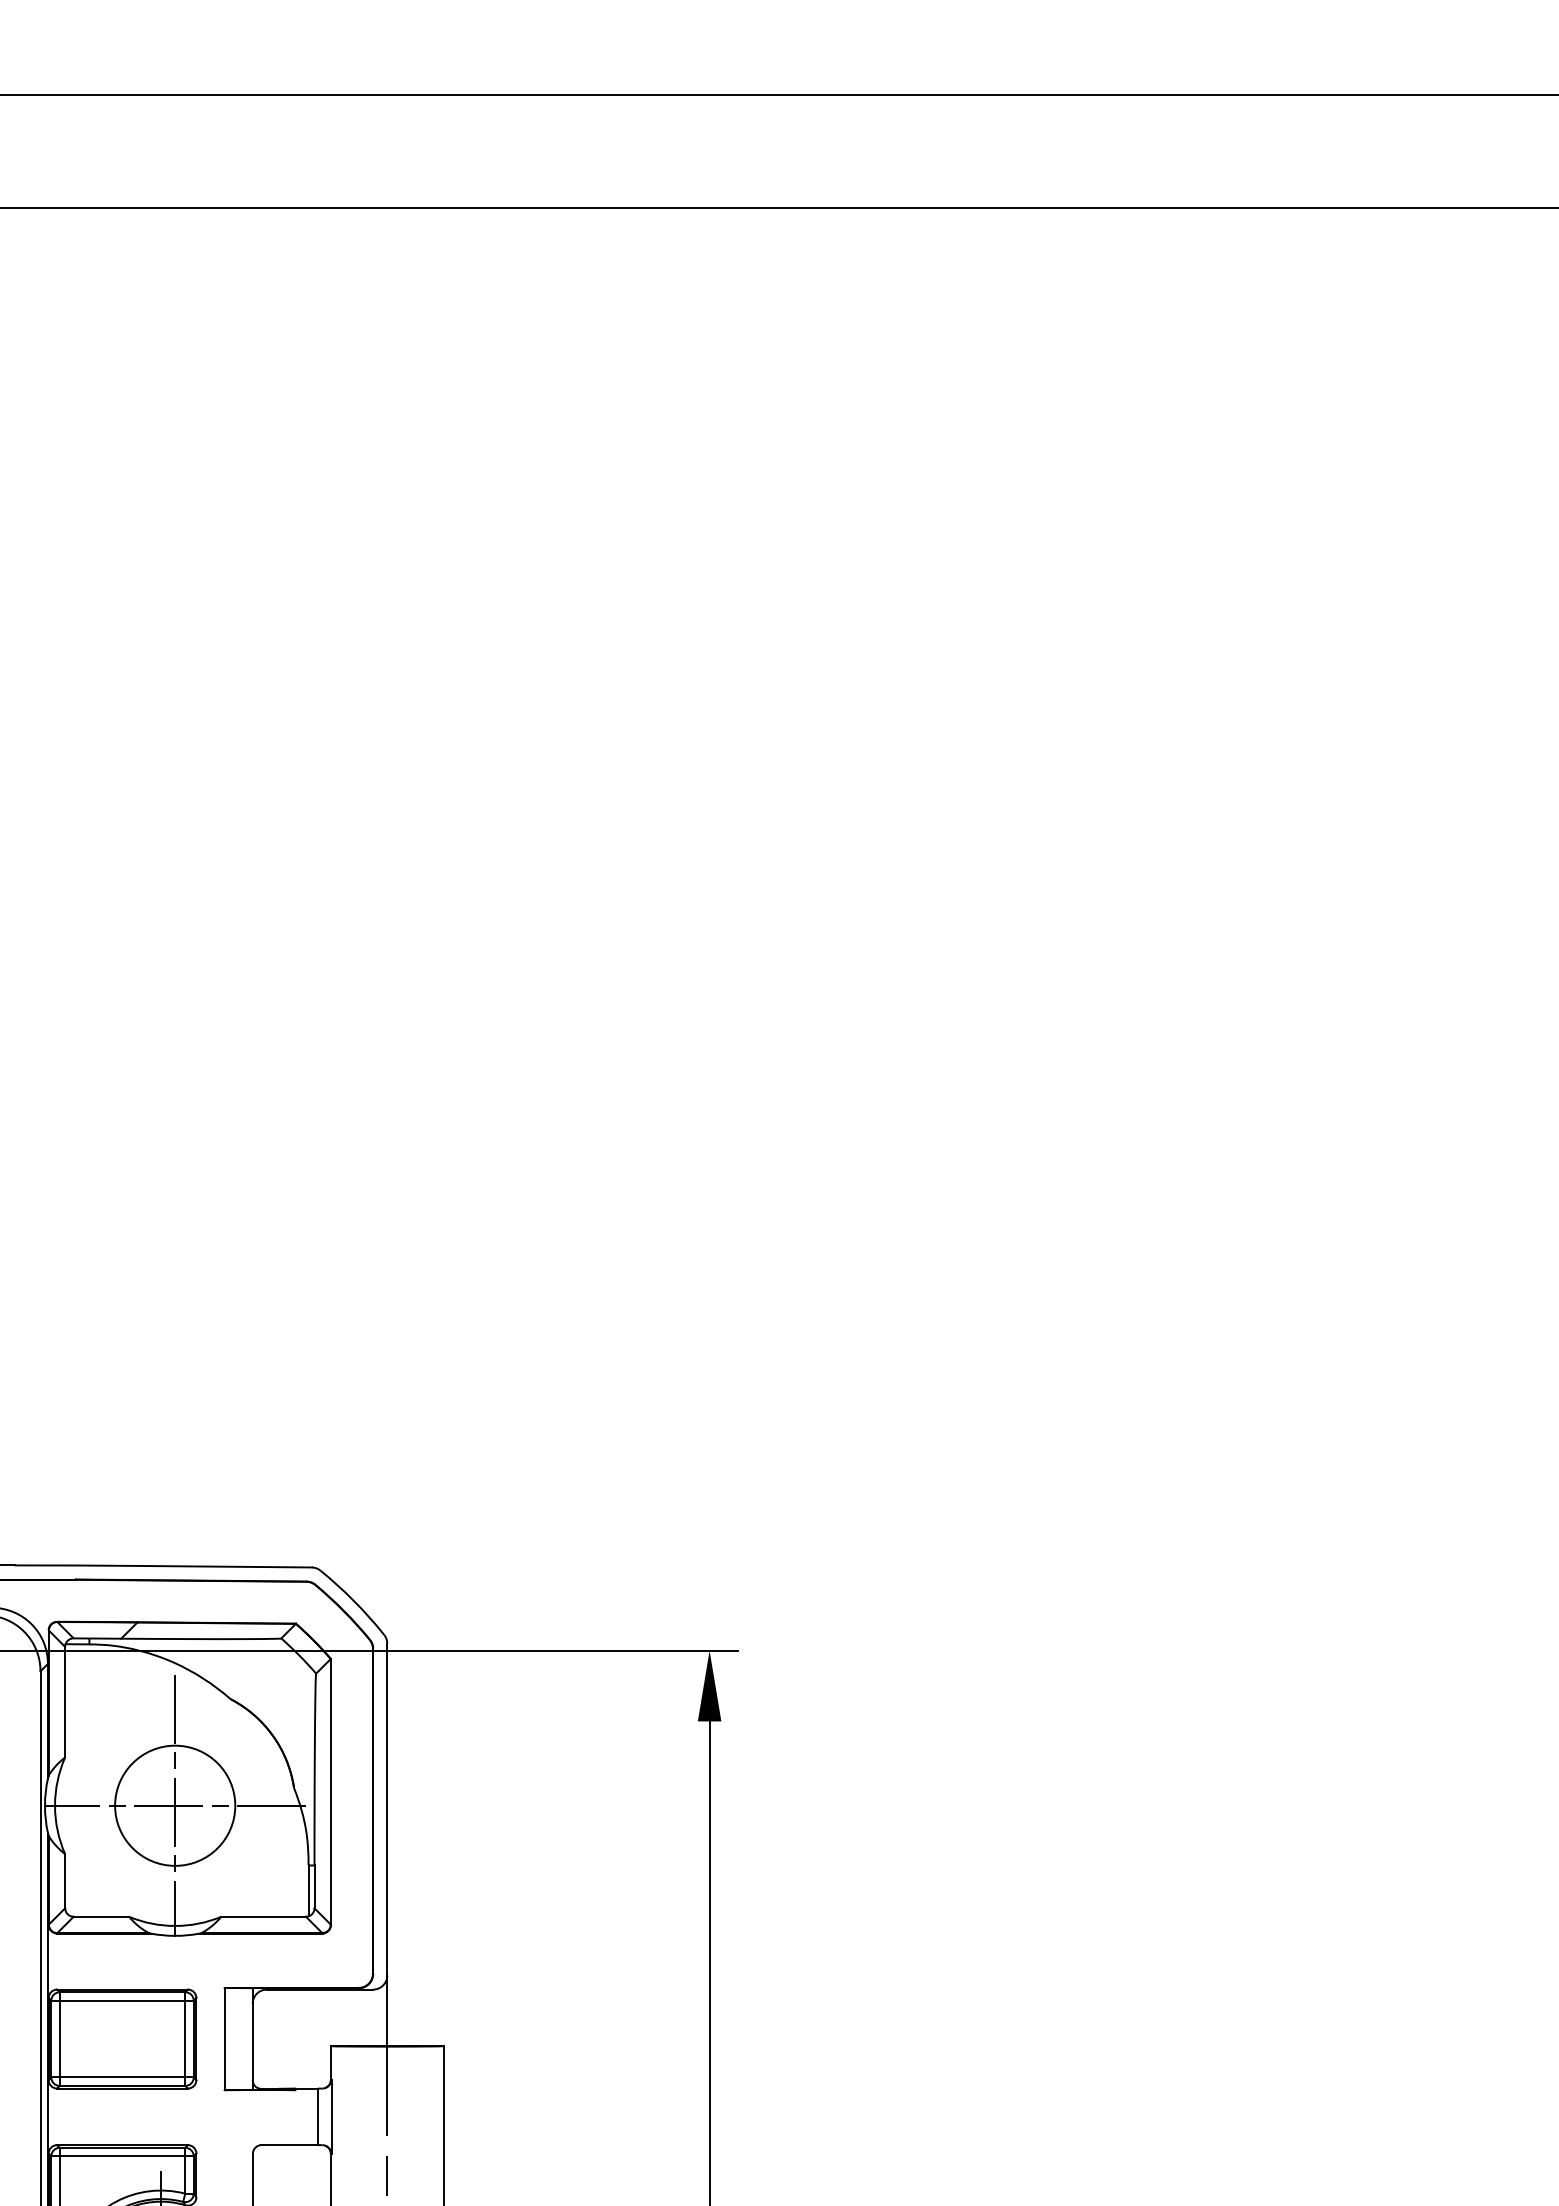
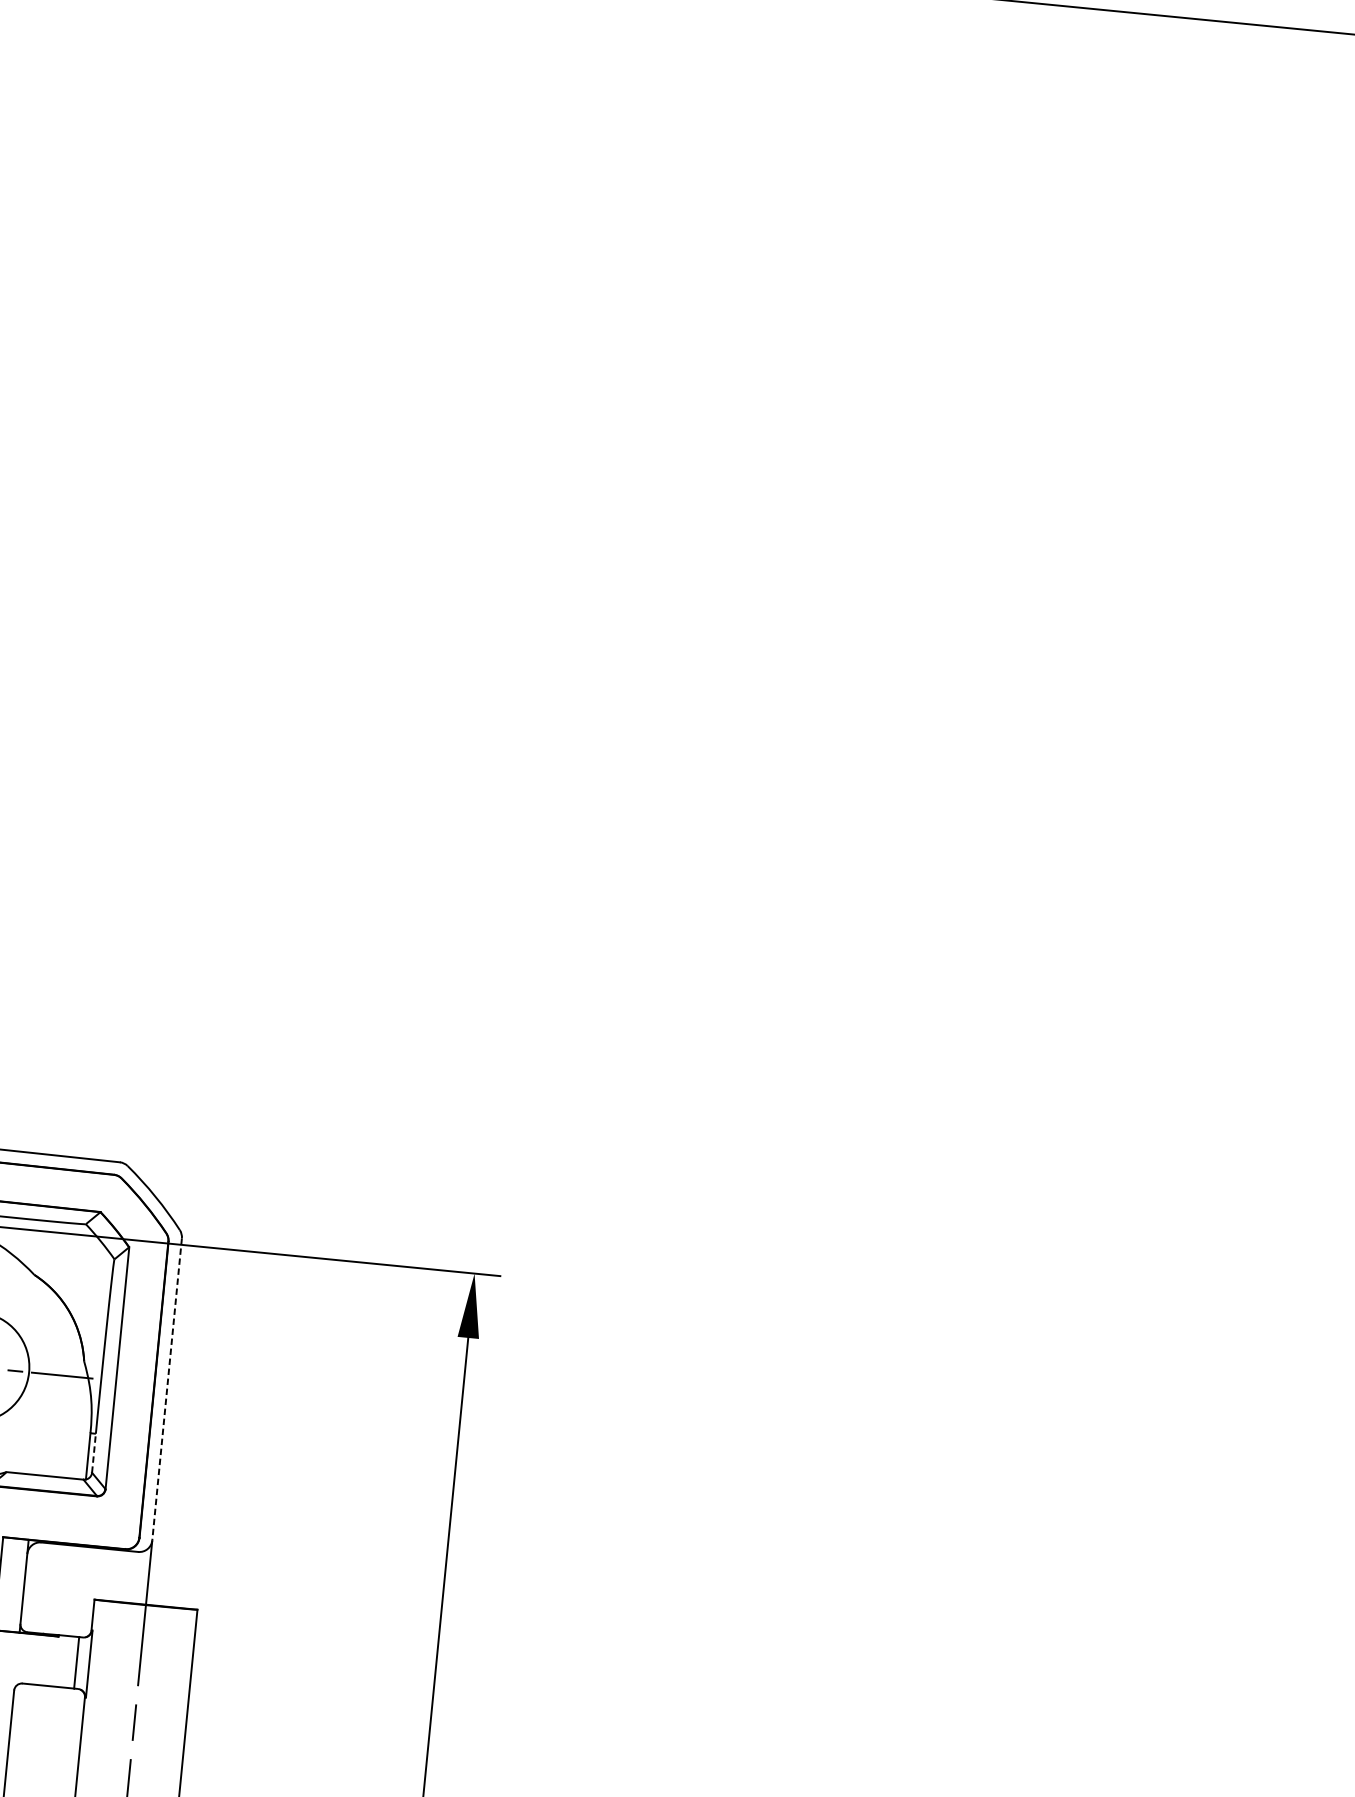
line: (387, 1809) -> (167, 1389), solid -> dashed
line: (314, 1886) -> (94, 1452), solid -> dashed

